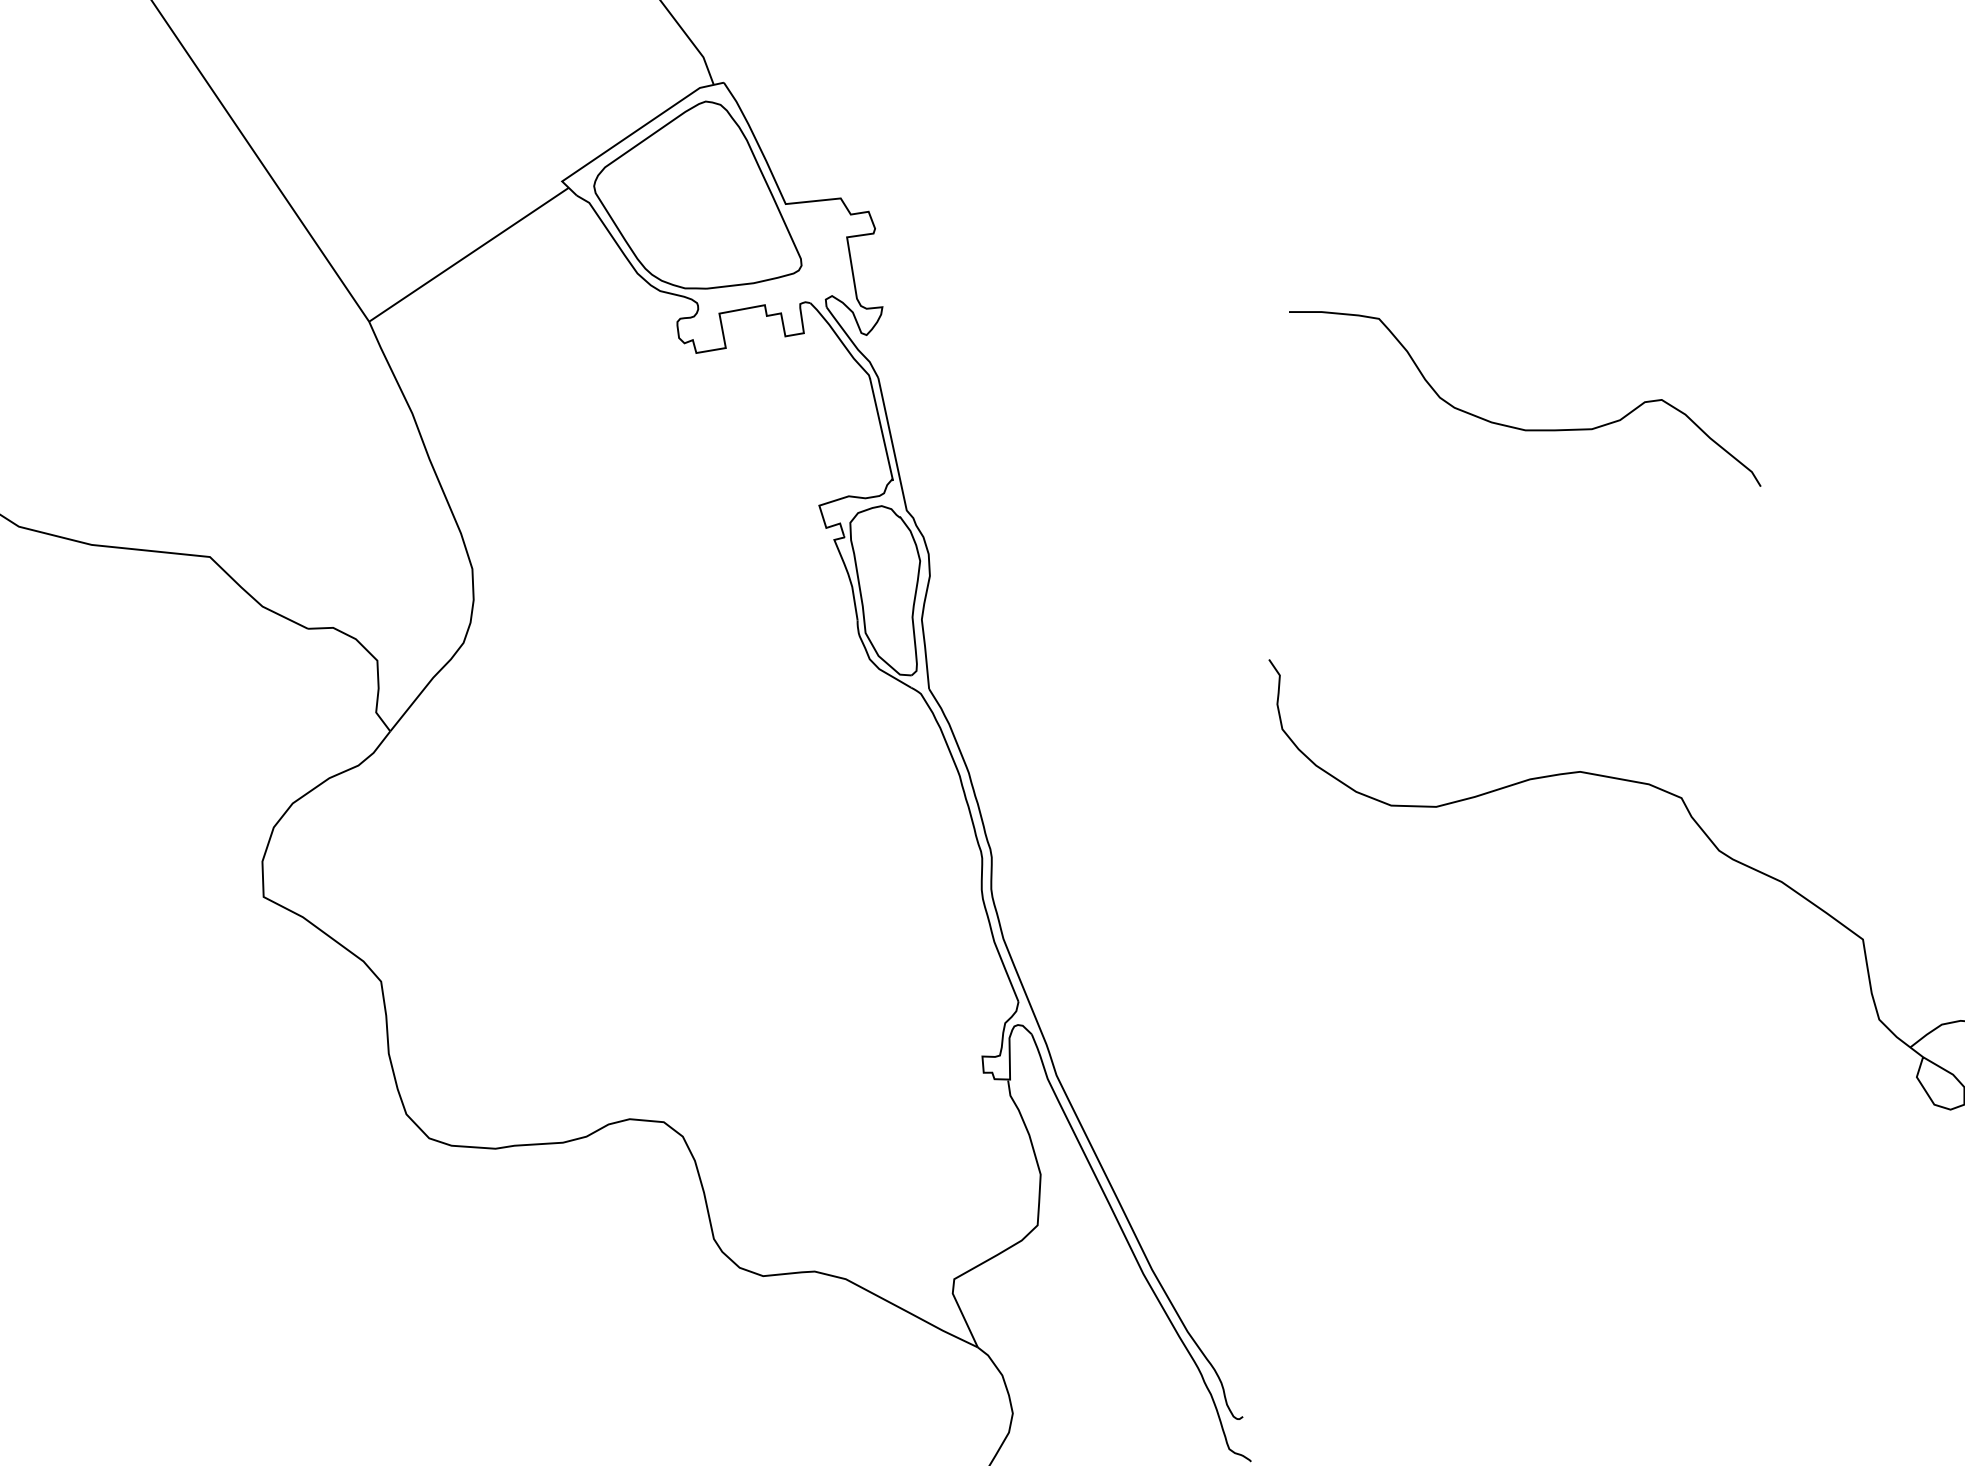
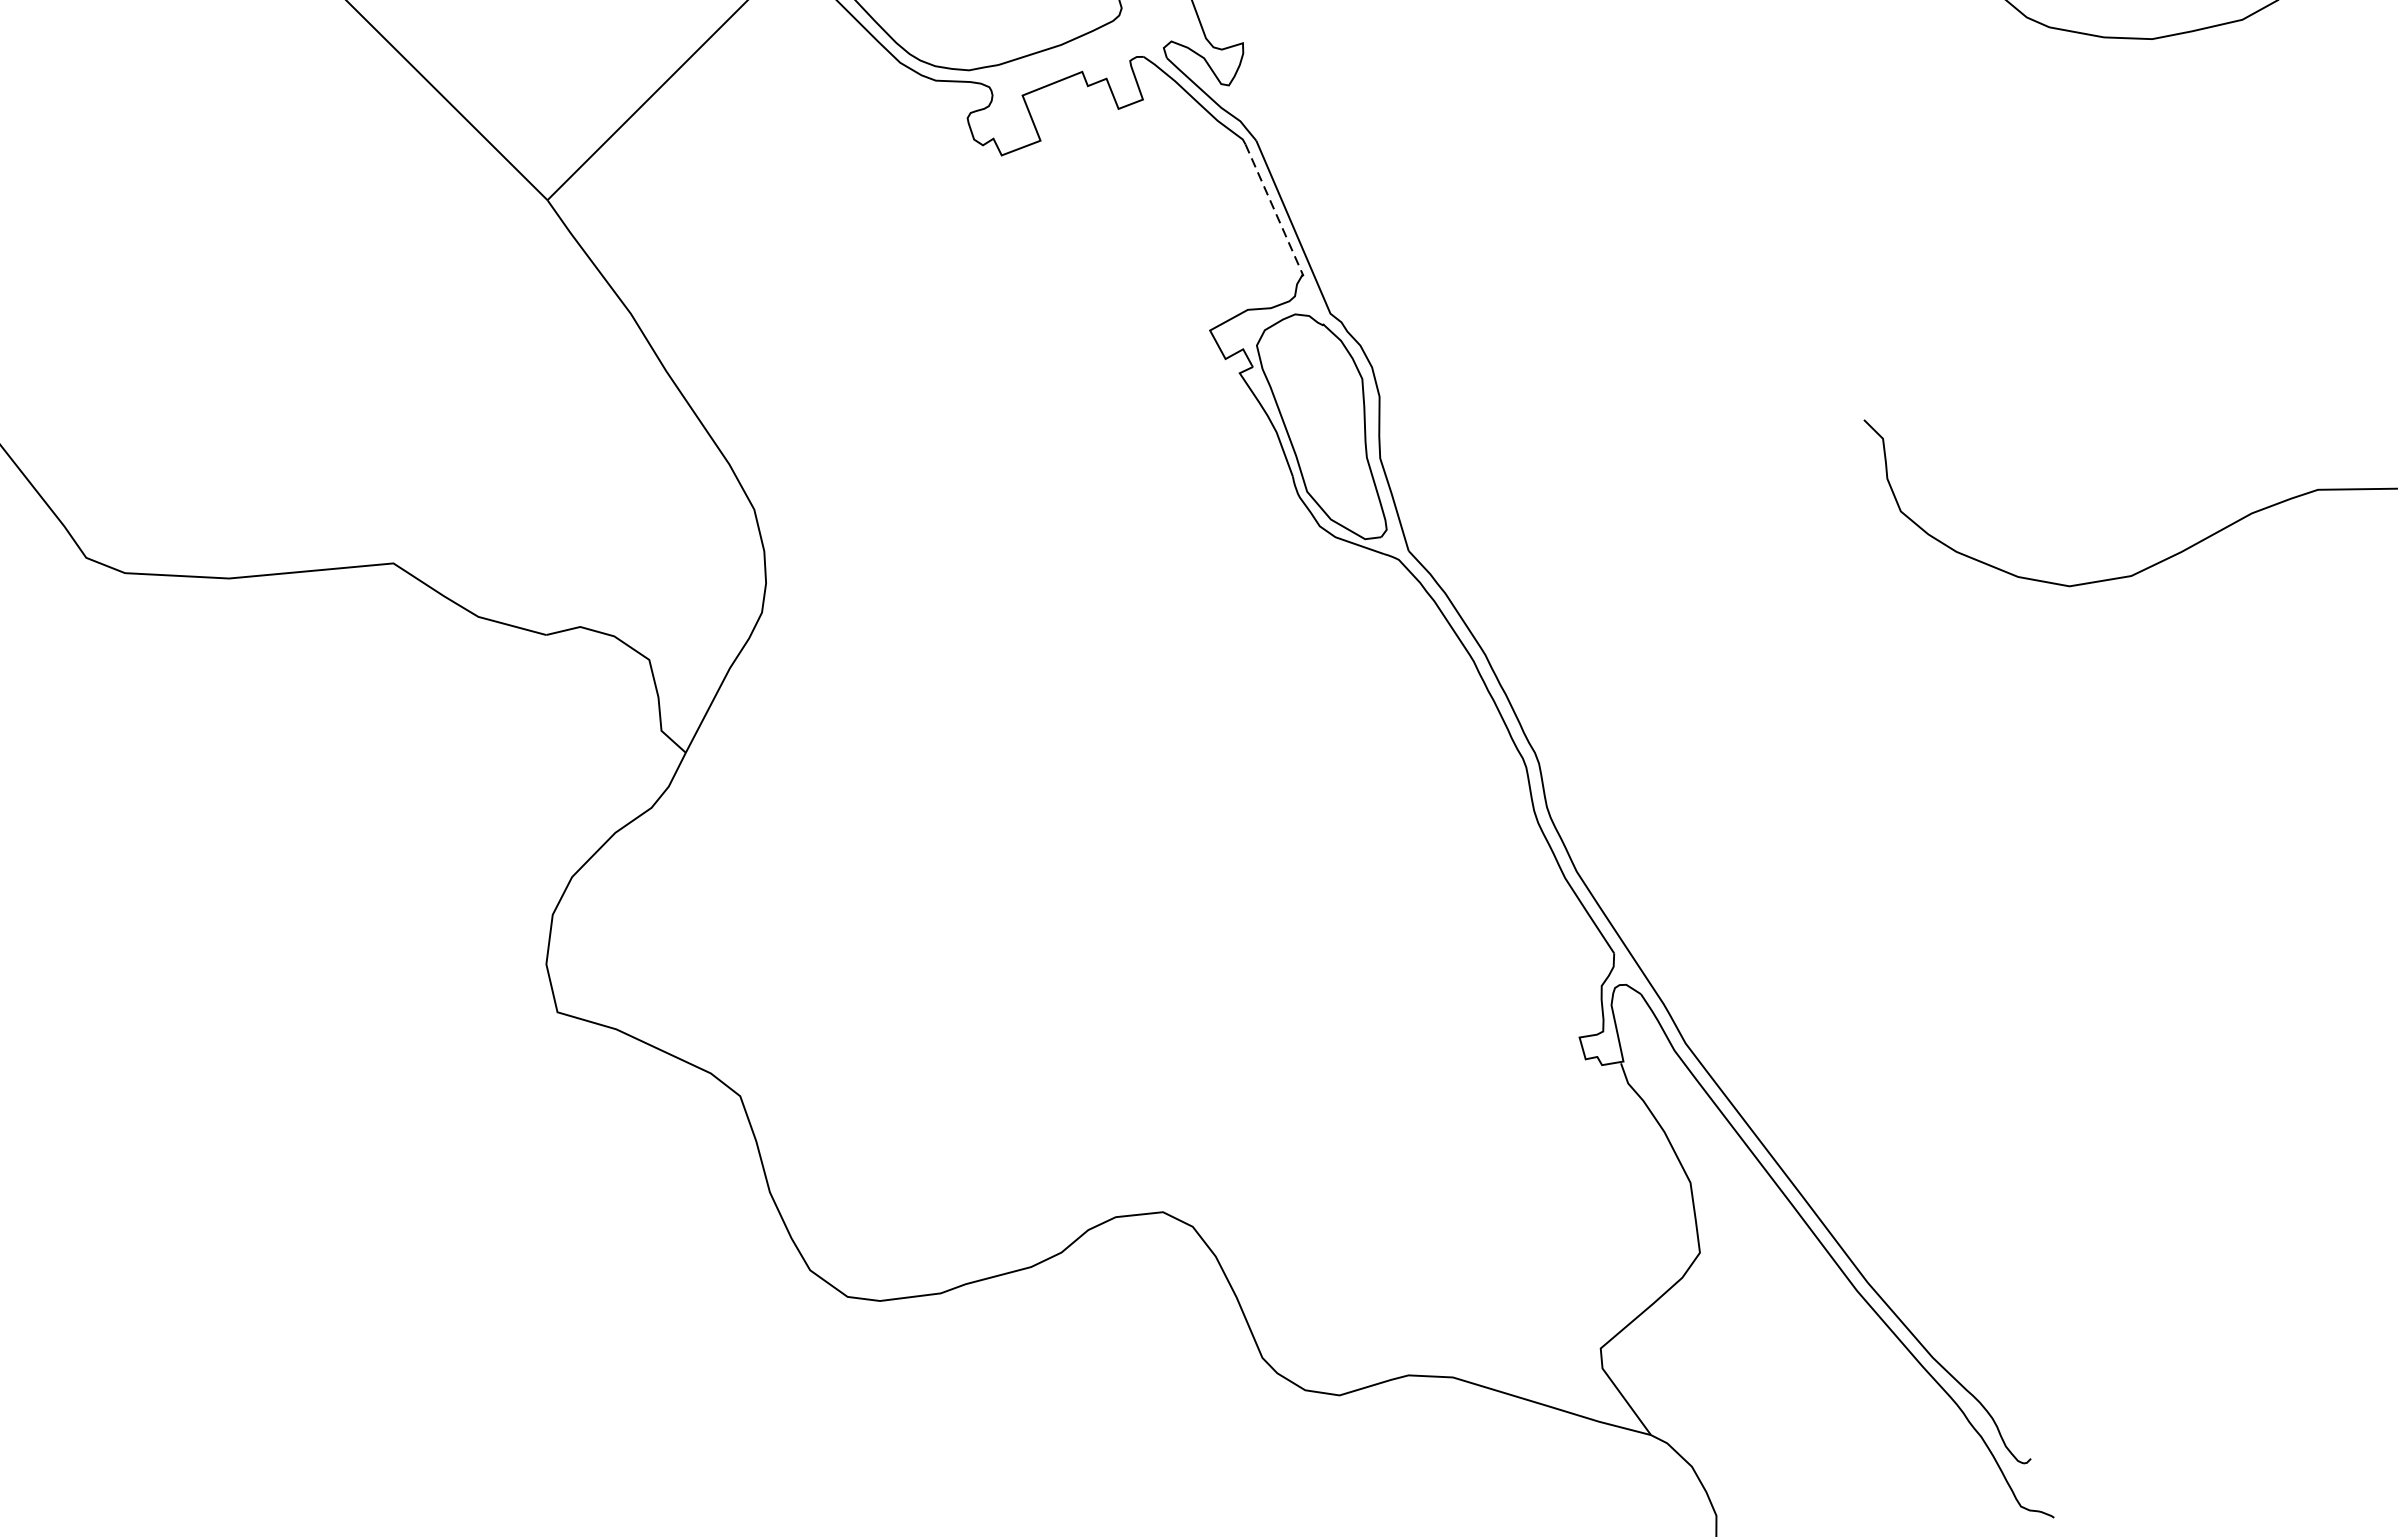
line: (881, 429) -> (1274, 210), solid -> dashed

